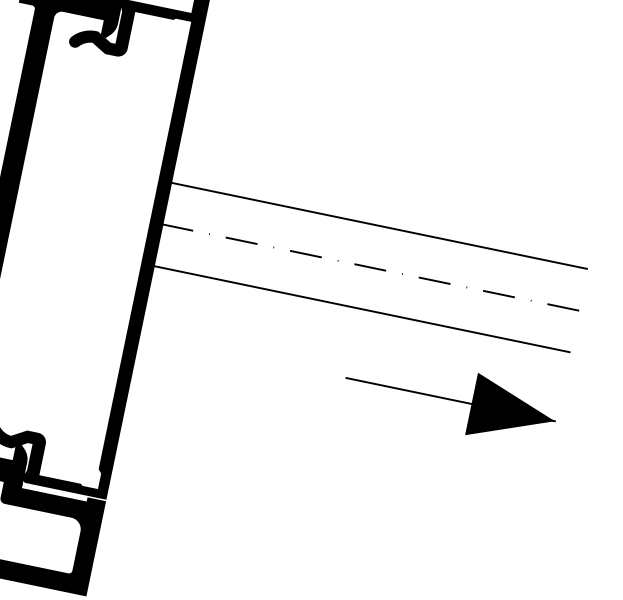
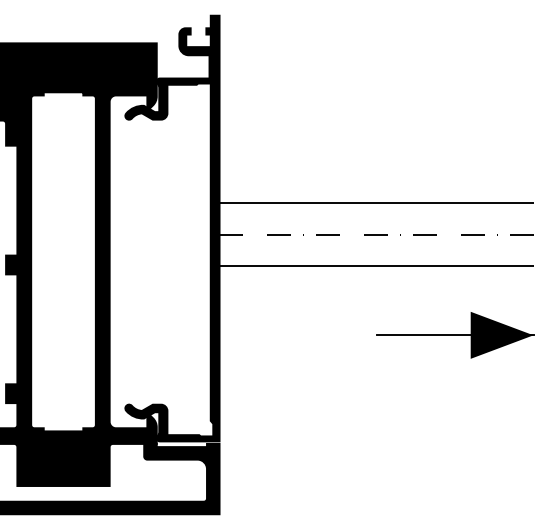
part: (451, 400) -> (455, 335), moved

